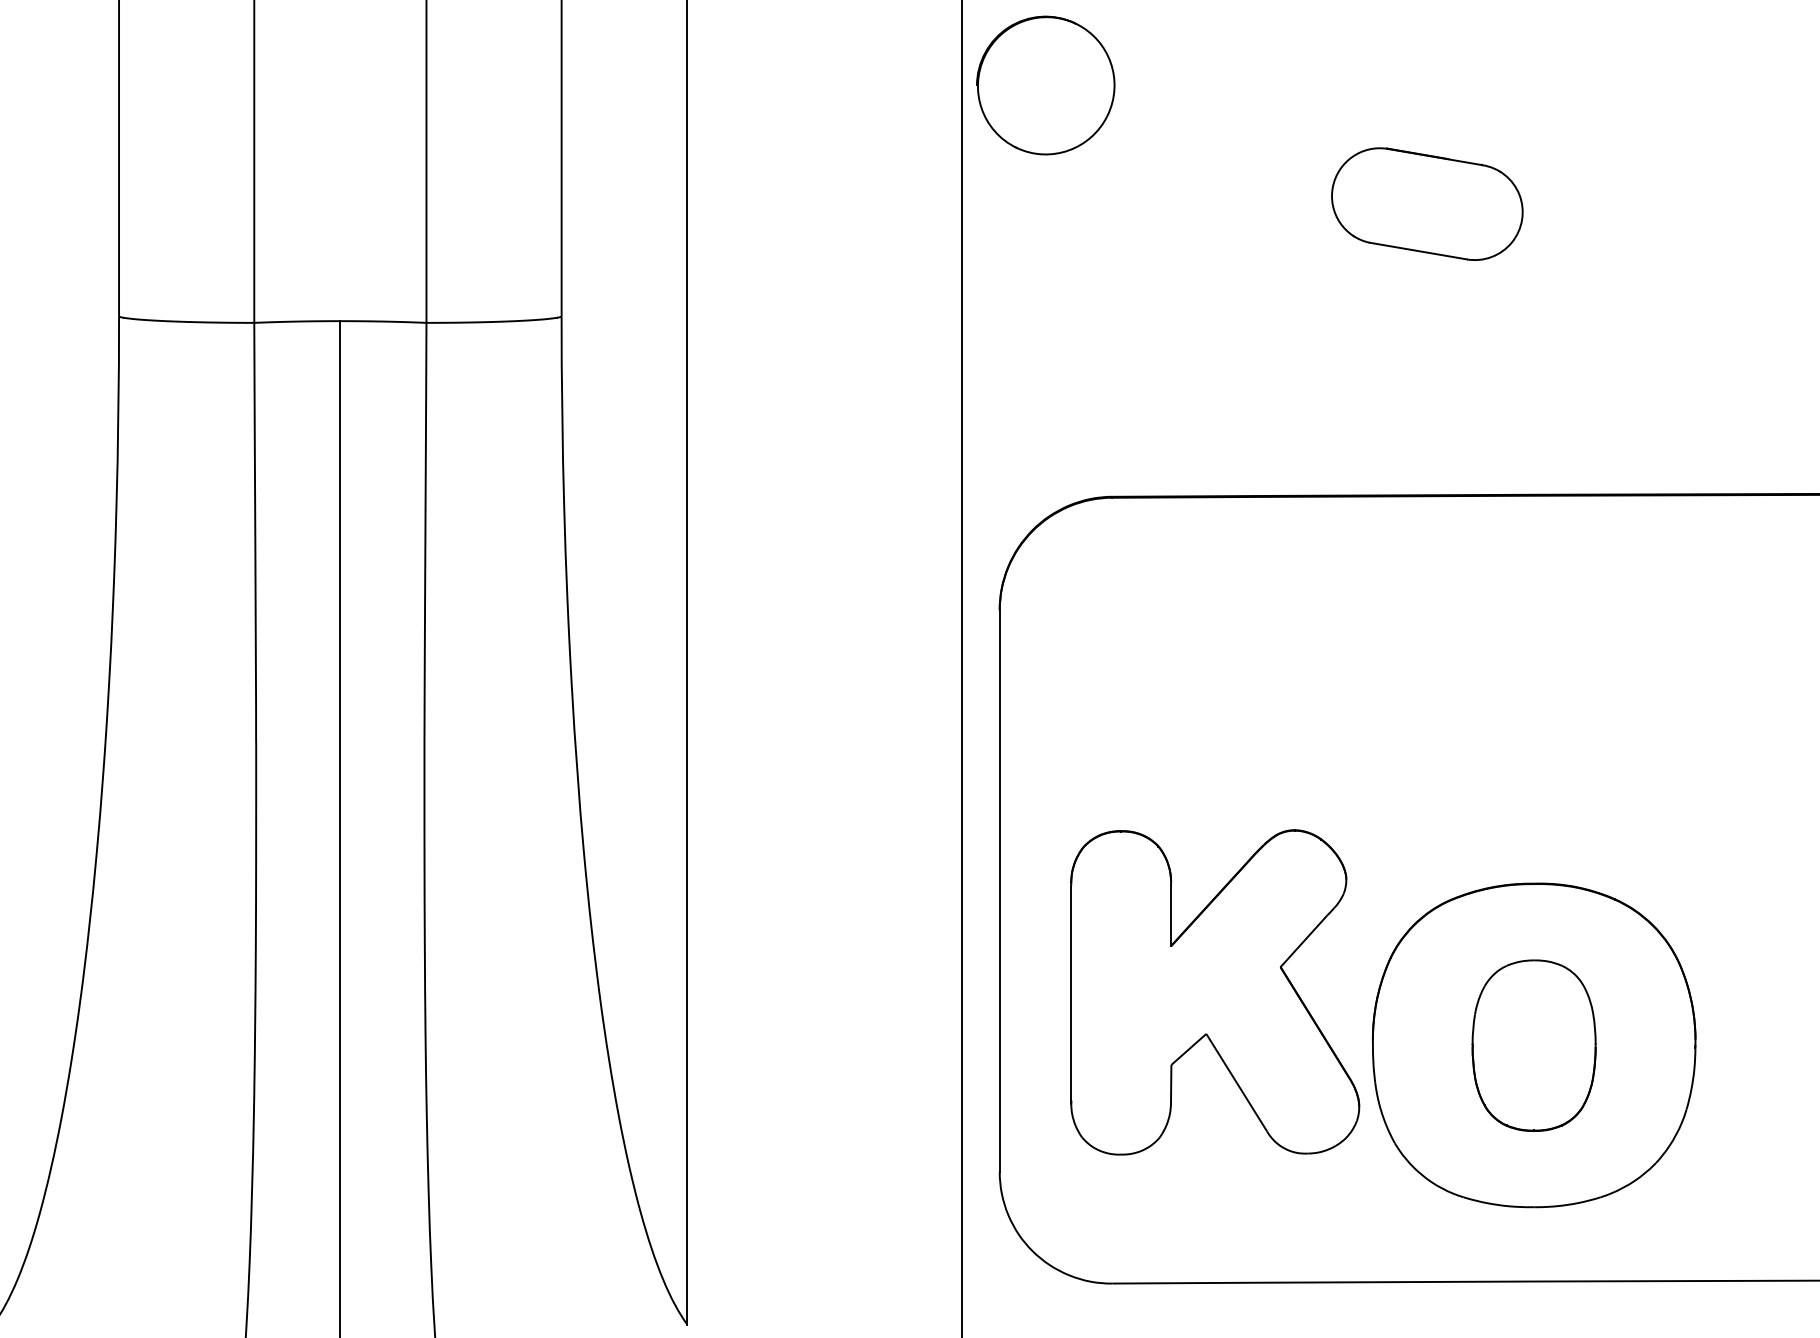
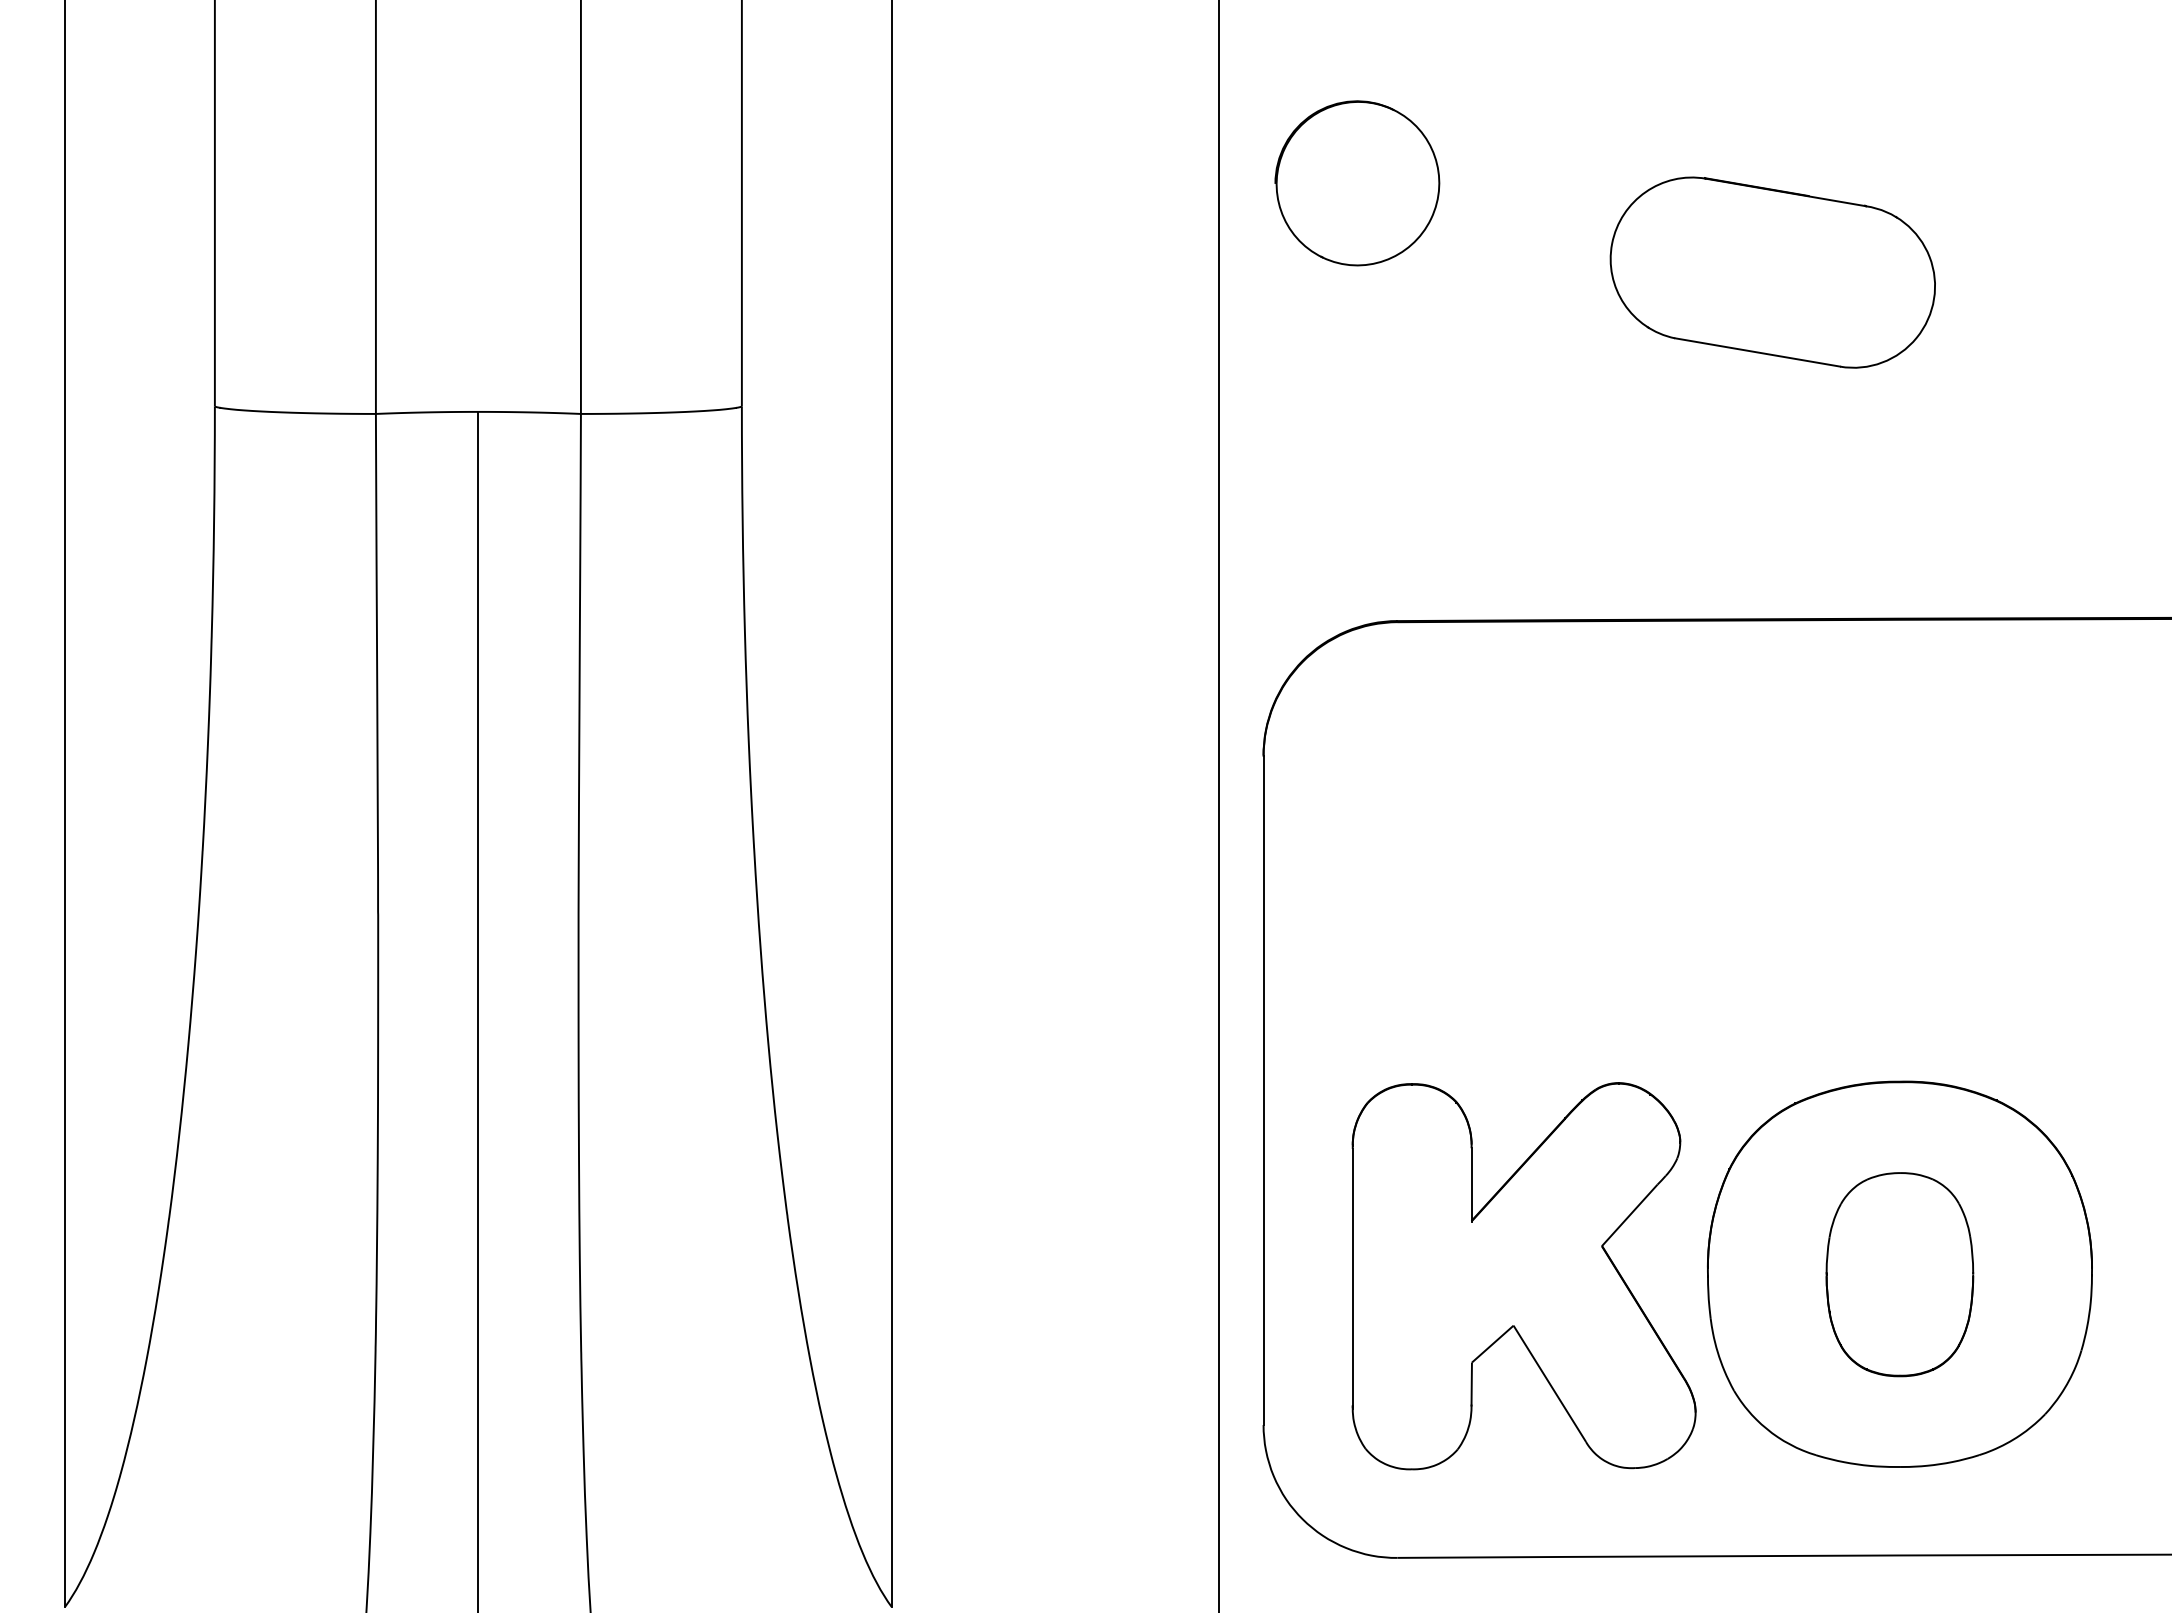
part: (1045, 85) -> (1357, 183), moved
part: (1427, 204) -> (1772, 272), size x1.43
part: (1214, 992) -> (1523, 1276), moved

